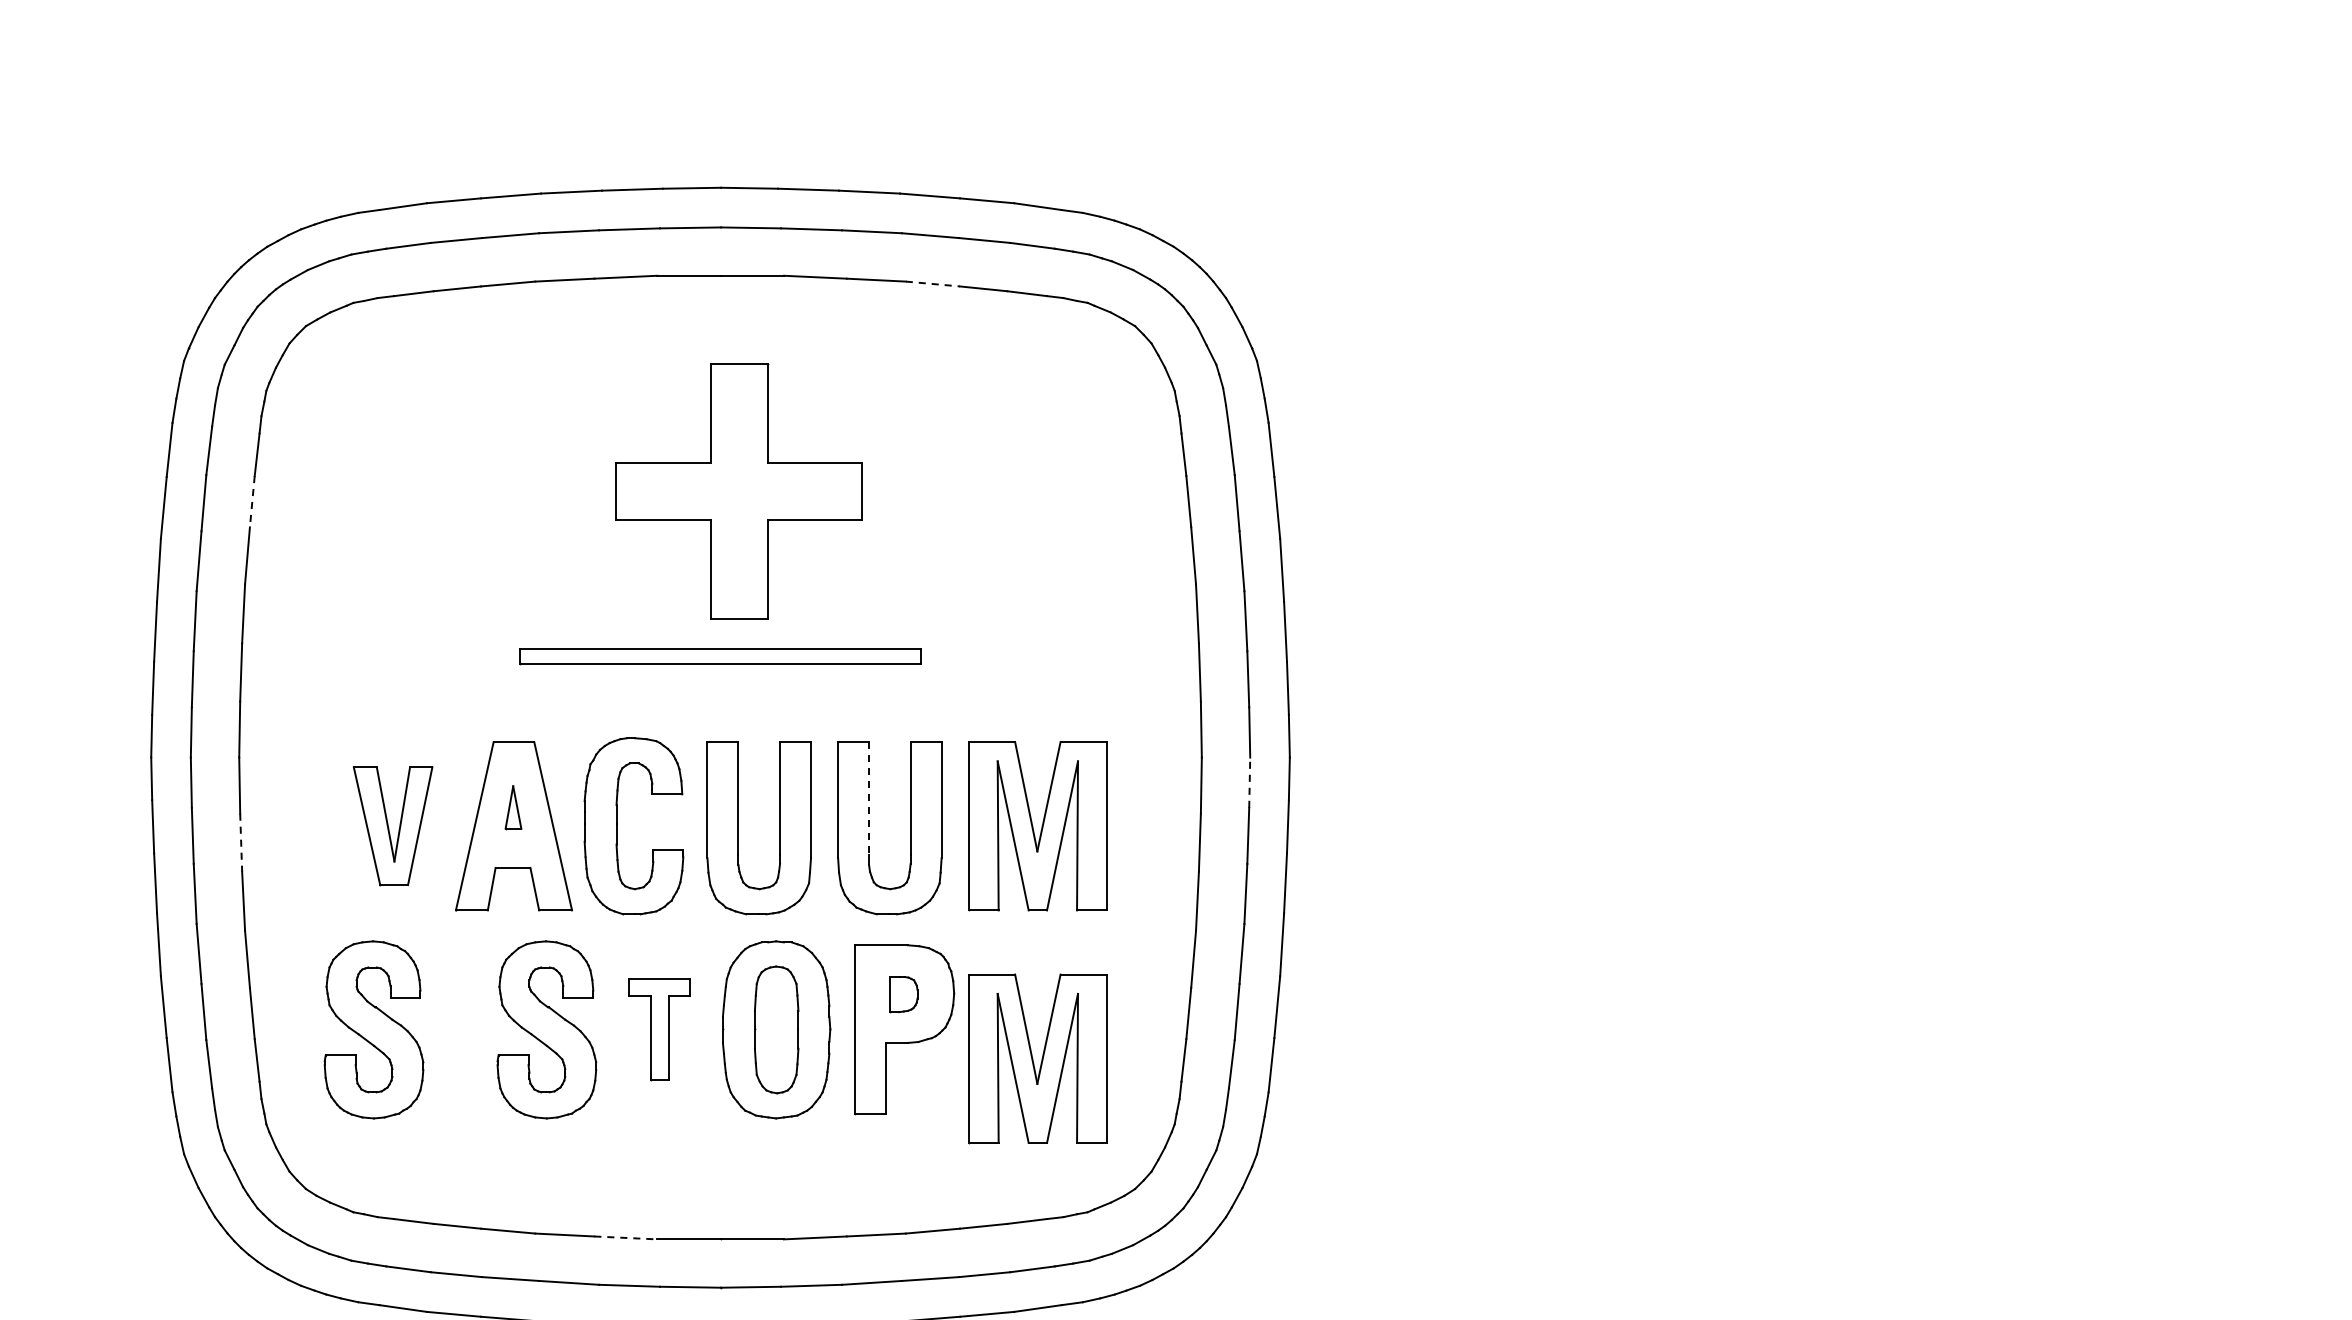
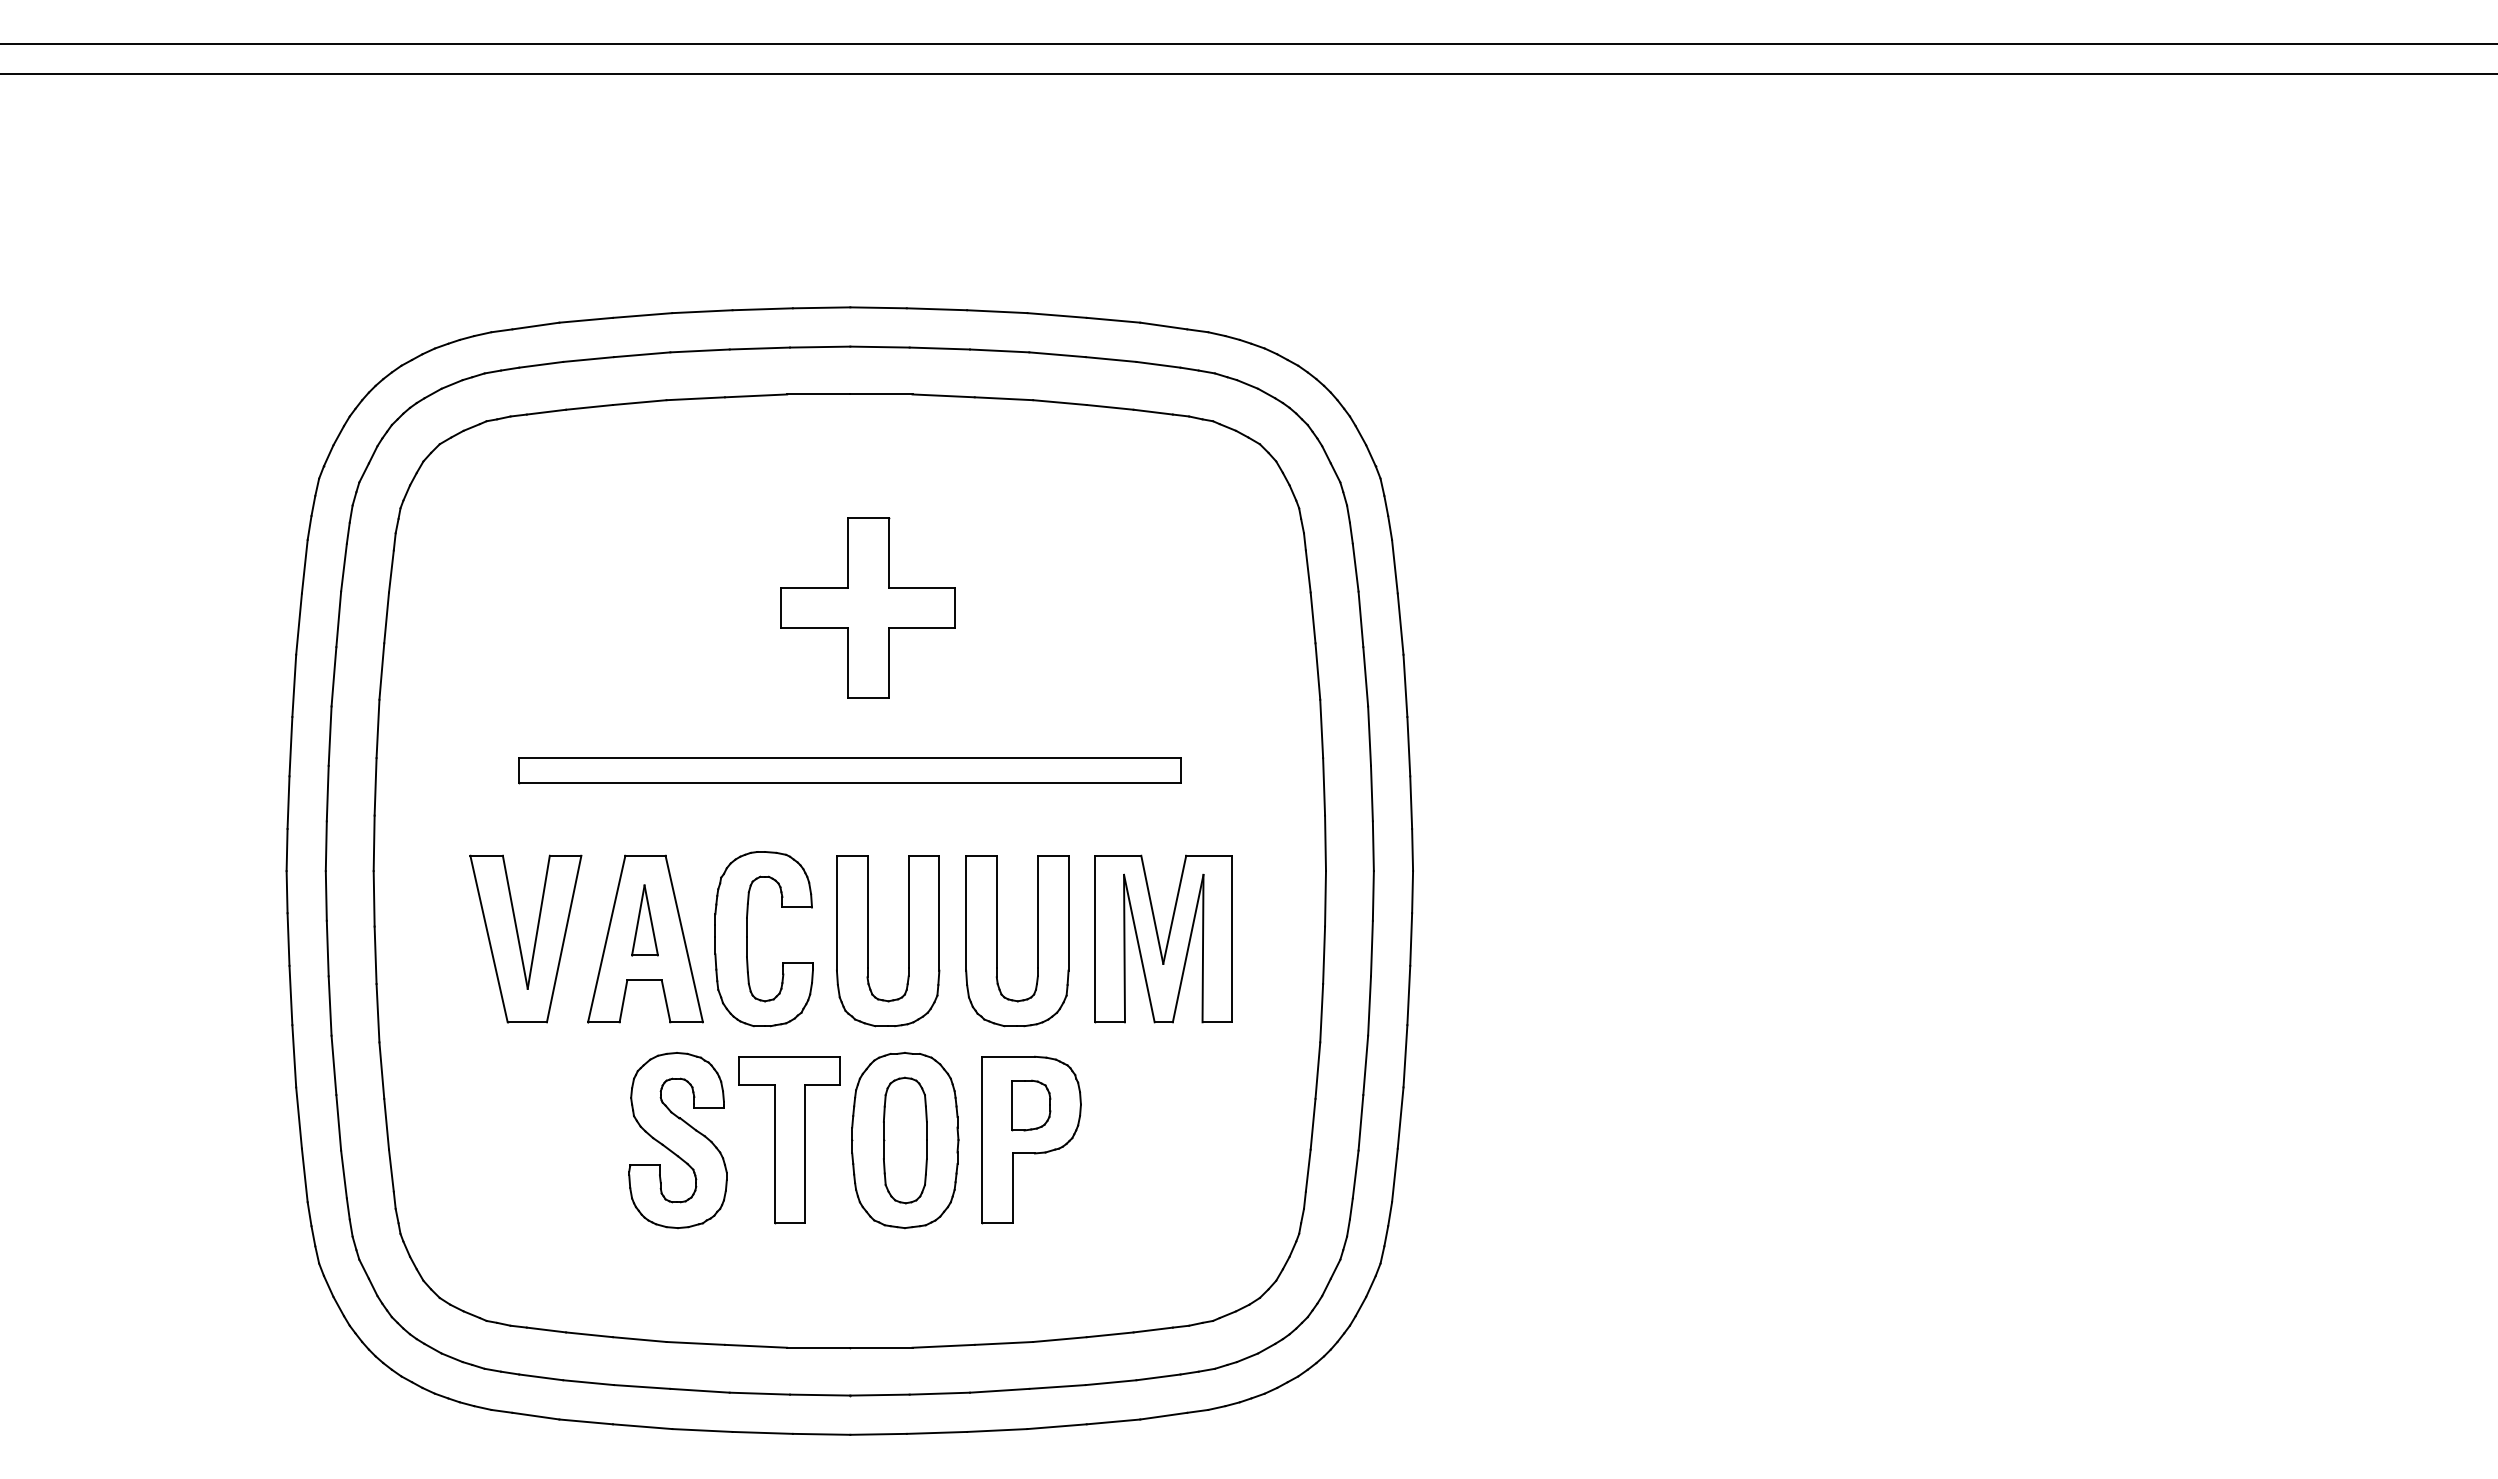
line: (932, 283) -> (1059, 402), dashed -> solid
part: (738, 491) -> (867, 607), size x0.71
line: (252, 502) -> (386, 618), dashed -> solid
part: (720, 655) -> (849, 770), size x1.67
line: (1249, 782) -> (1373, 895), dashed -> solid
line: (868, 799) -> (996, 912), dashed -> solid
part: (512, 807) -> (644, 920), size x1.67
part: (392, 825) -> (525, 938), size x1.43
line: (241, 842) -> (375, 955), dashed -> solid
part: (904, 994) -> (1031, 1105), size x1.43
part: (373, 1029) -> (506, 1140), removed
part: (659, 1029) -> (789, 1140), size x1.67
part: (1037, 1058) -> (1163, 1168), removed
line: (626, 1238) -> (756, 1346), dashed -> solid

